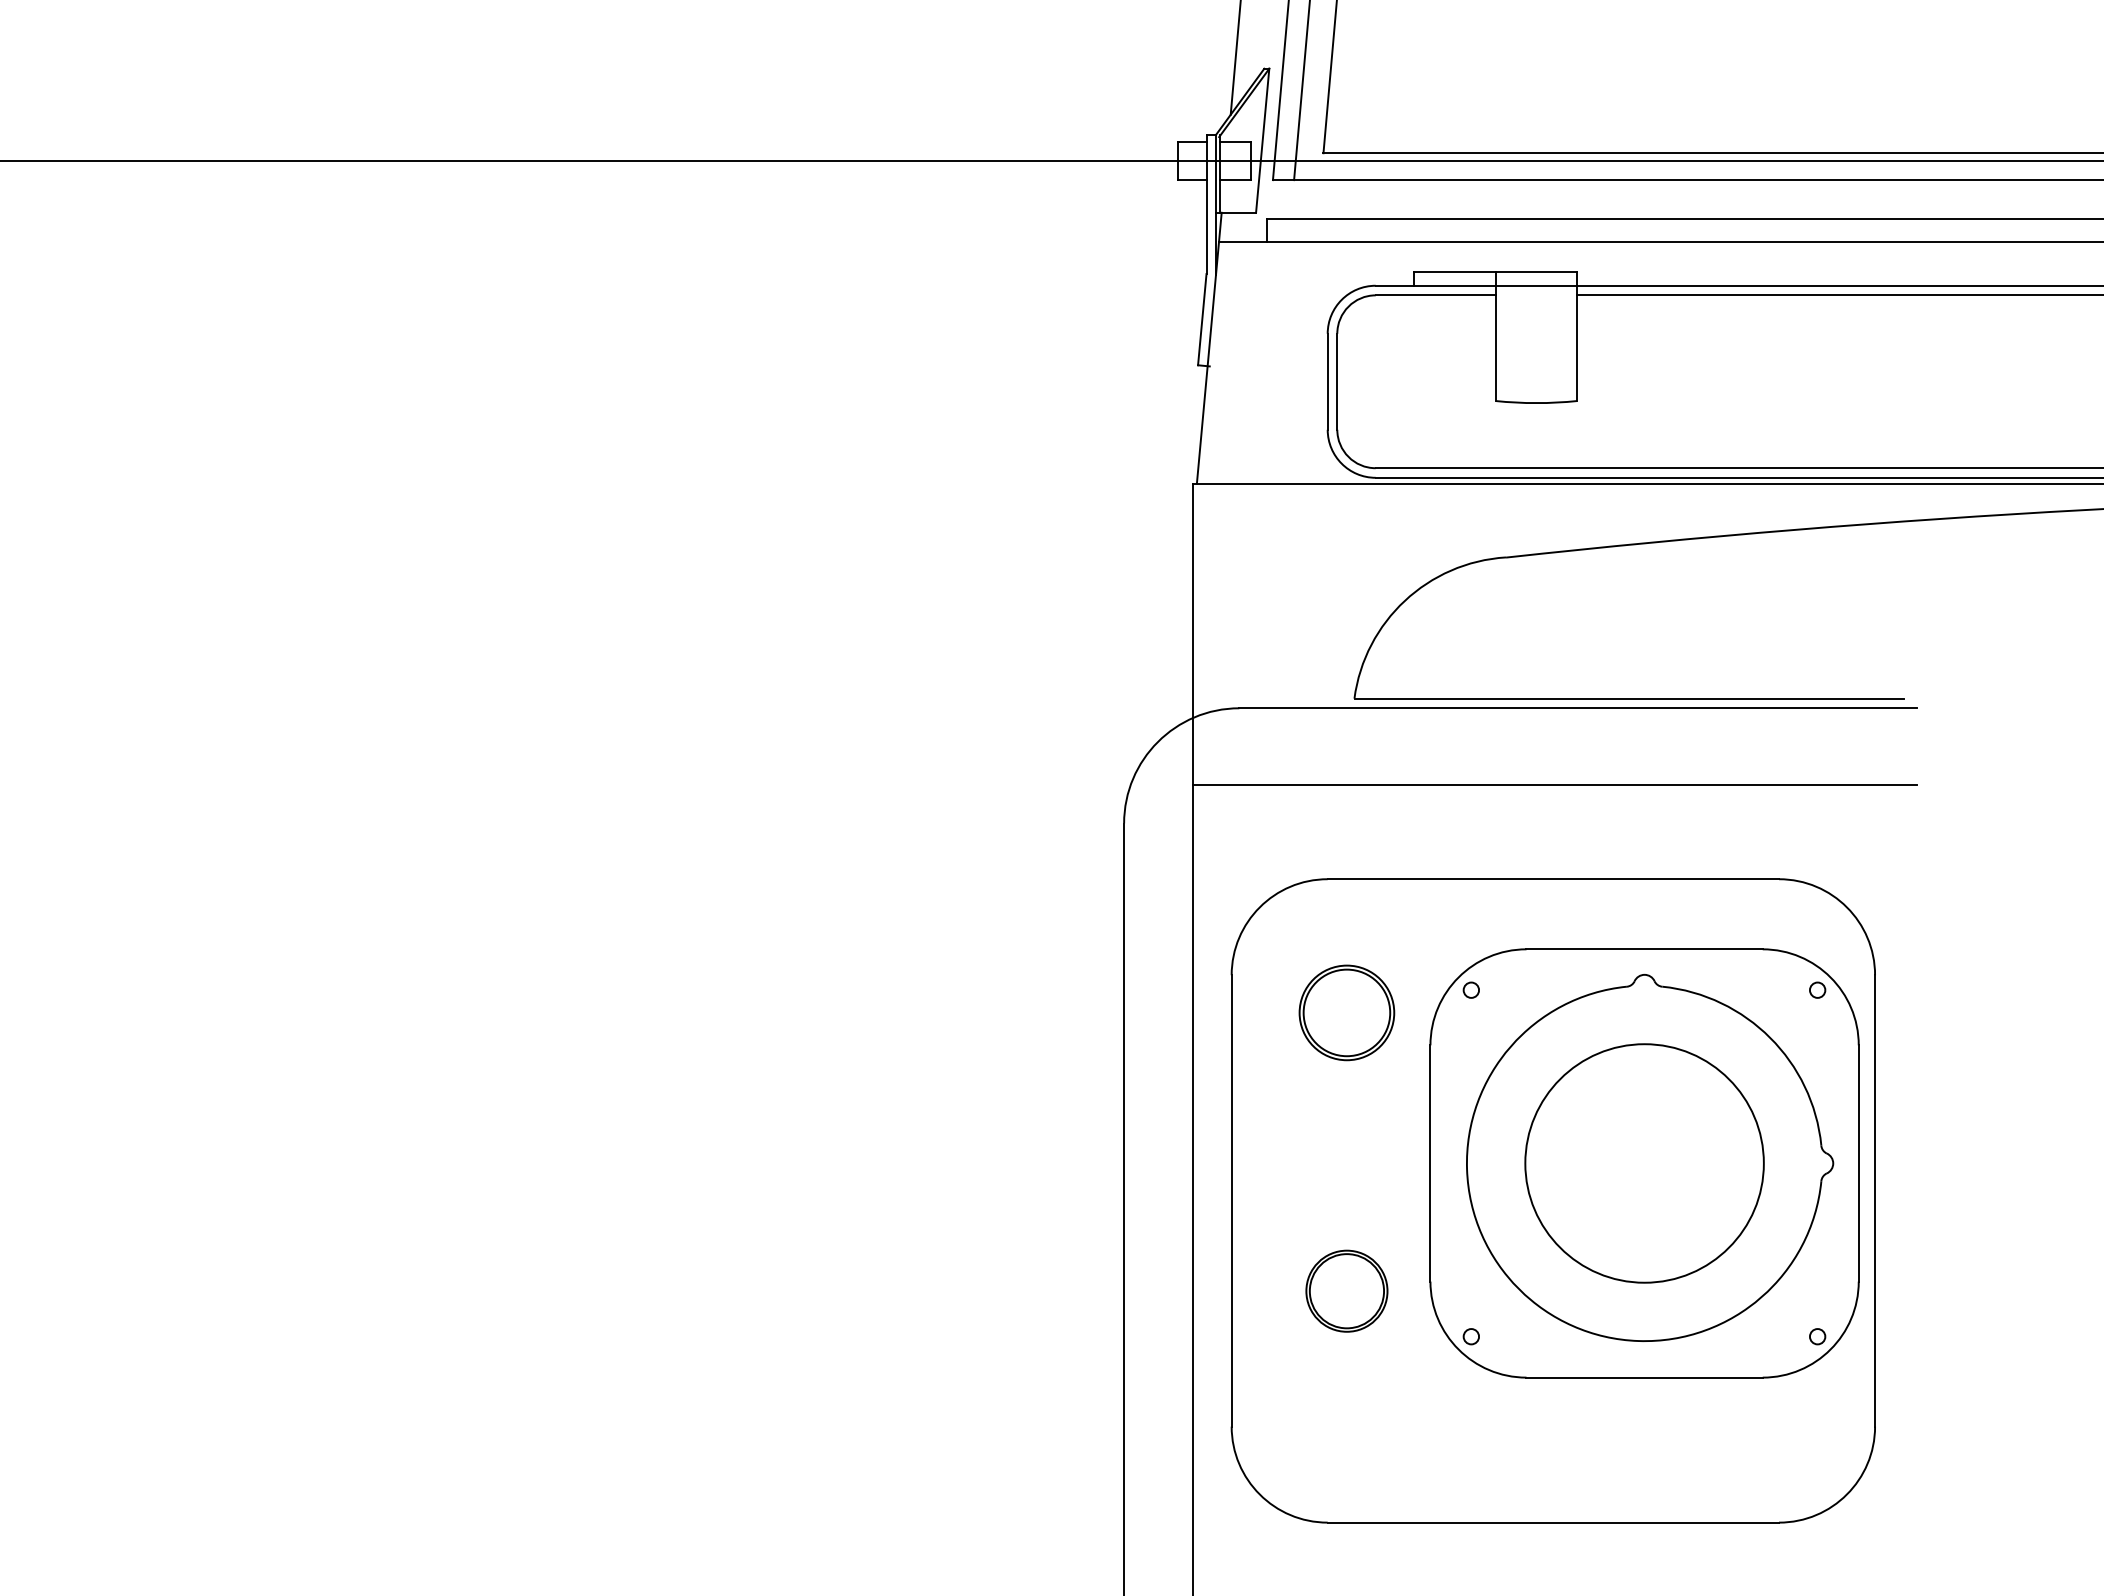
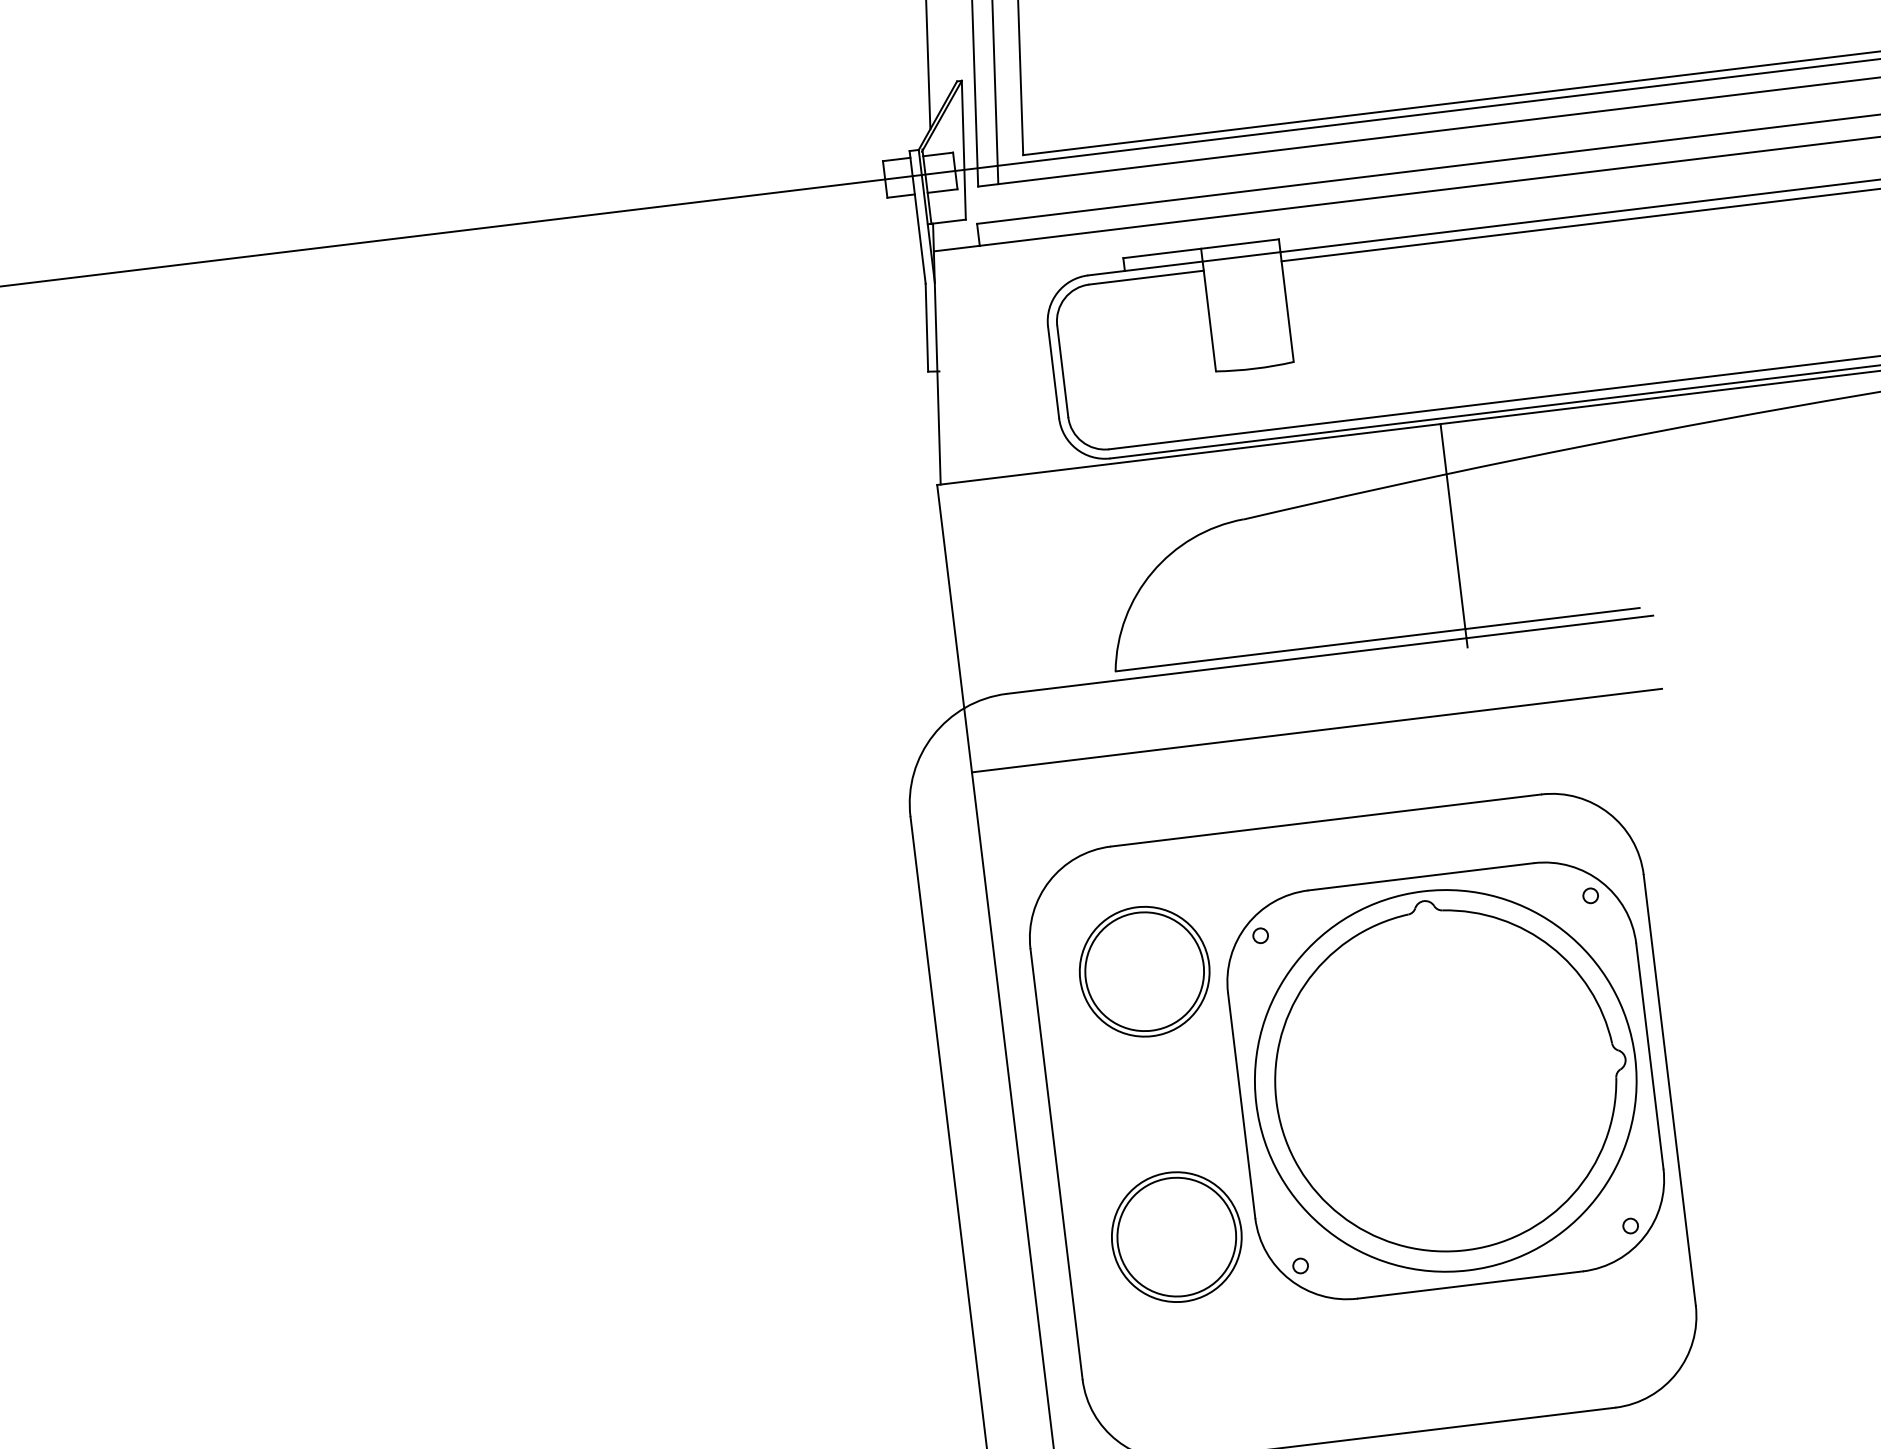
line: (1721, 600) -> (1454, 535), added
part: (1346, 1012) -> (1144, 971), size x1.43
circle: (1644, 1163) -> (1445, 1080), size x1.67
part: (1346, 1290) -> (1176, 1236), size x1.67

